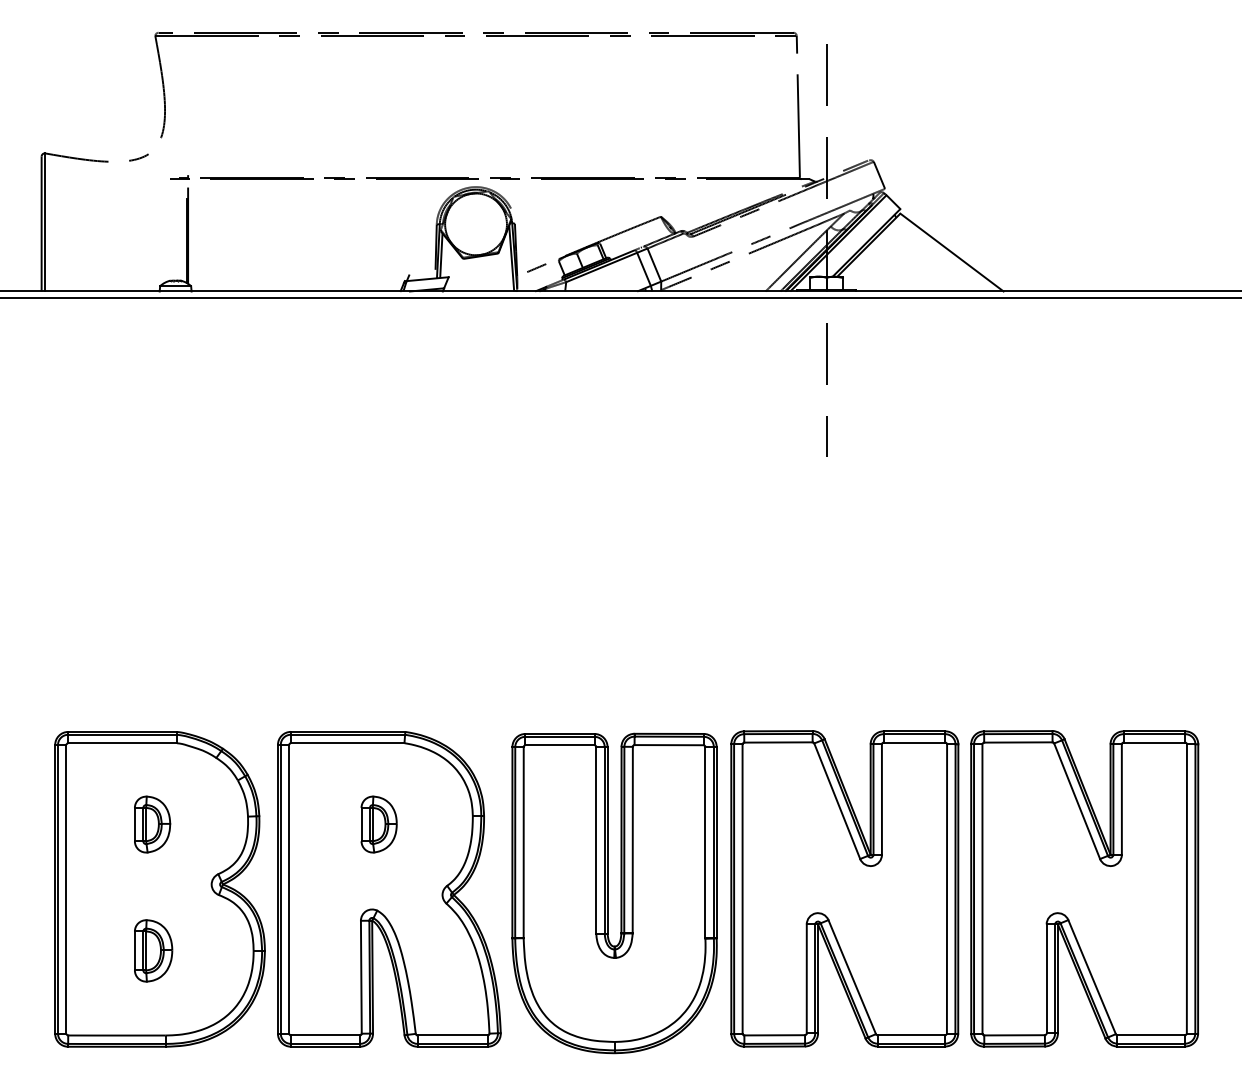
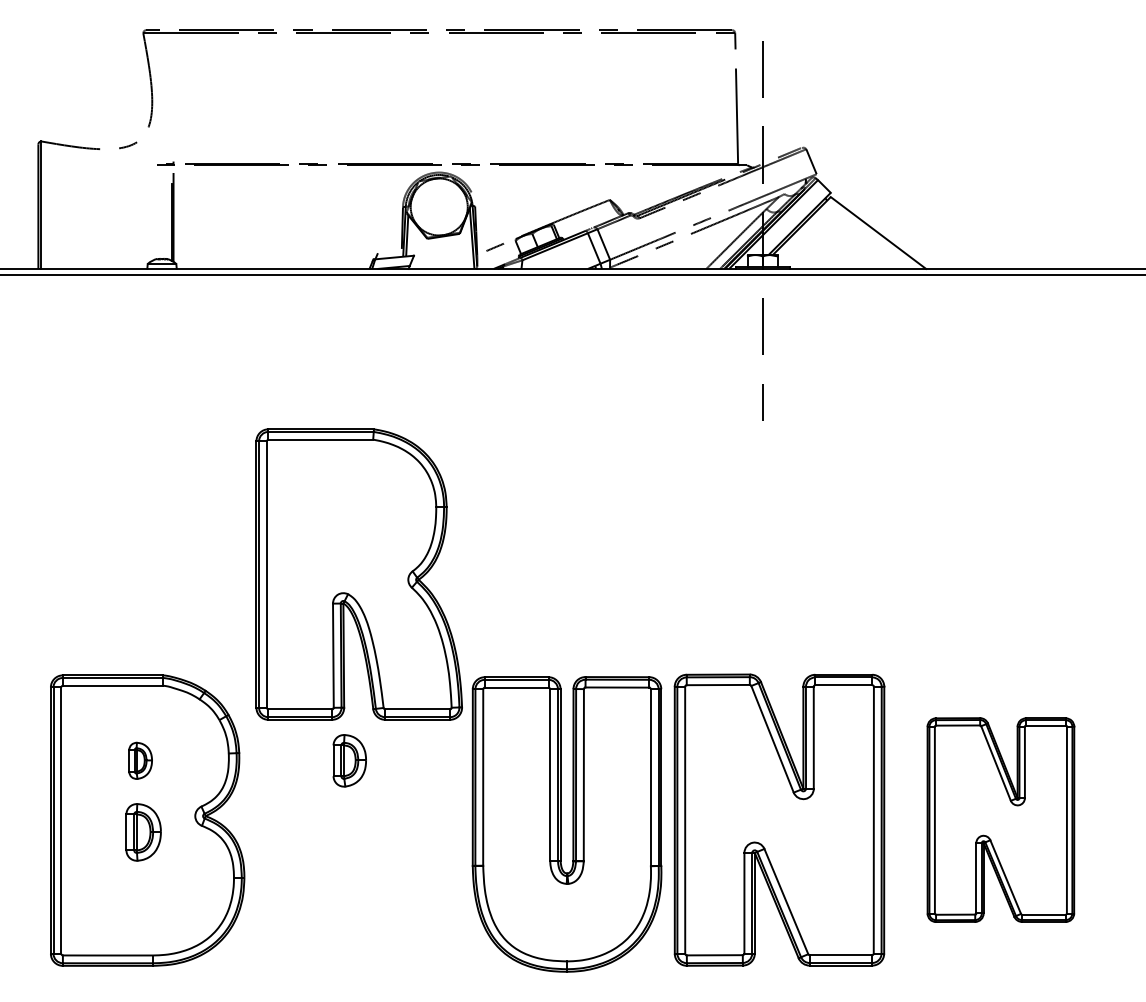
part: (152, 824) -> (140, 760), size x0.7
part: (1084, 888) -> (1000, 819), size x0.7
part: (388, 889) -> (358, 574), moved
part: (153, 951) -> (143, 832), moved

